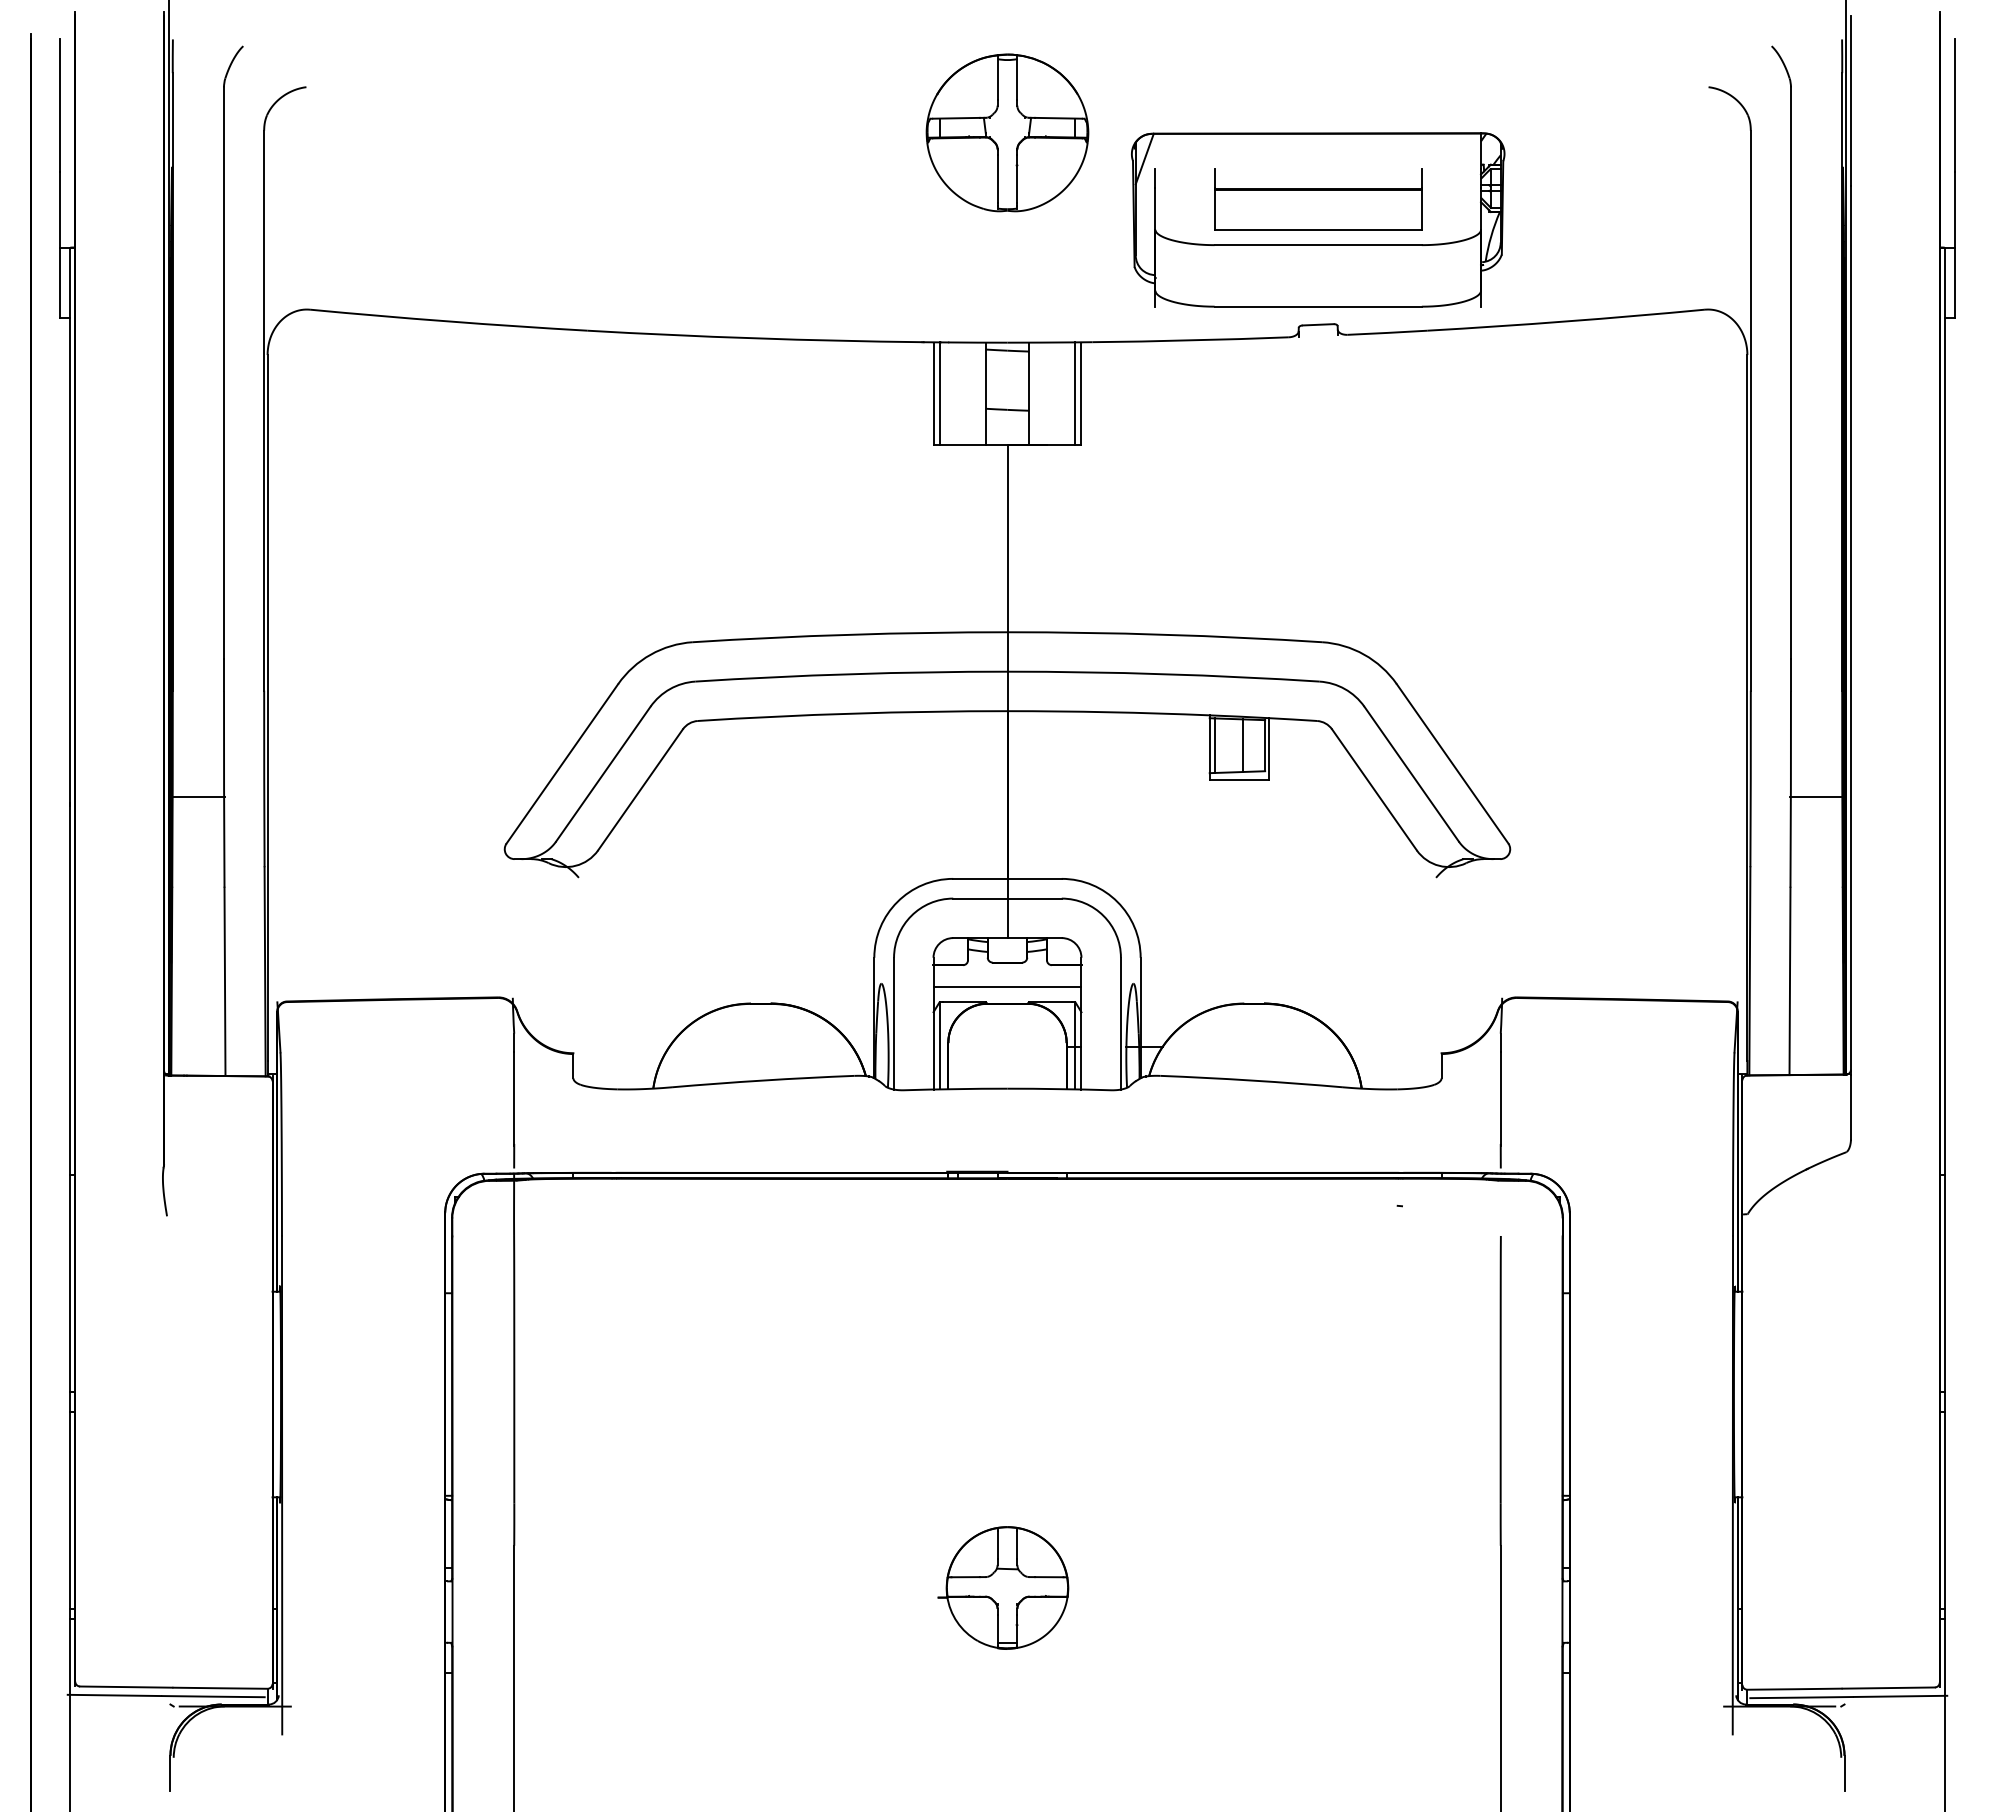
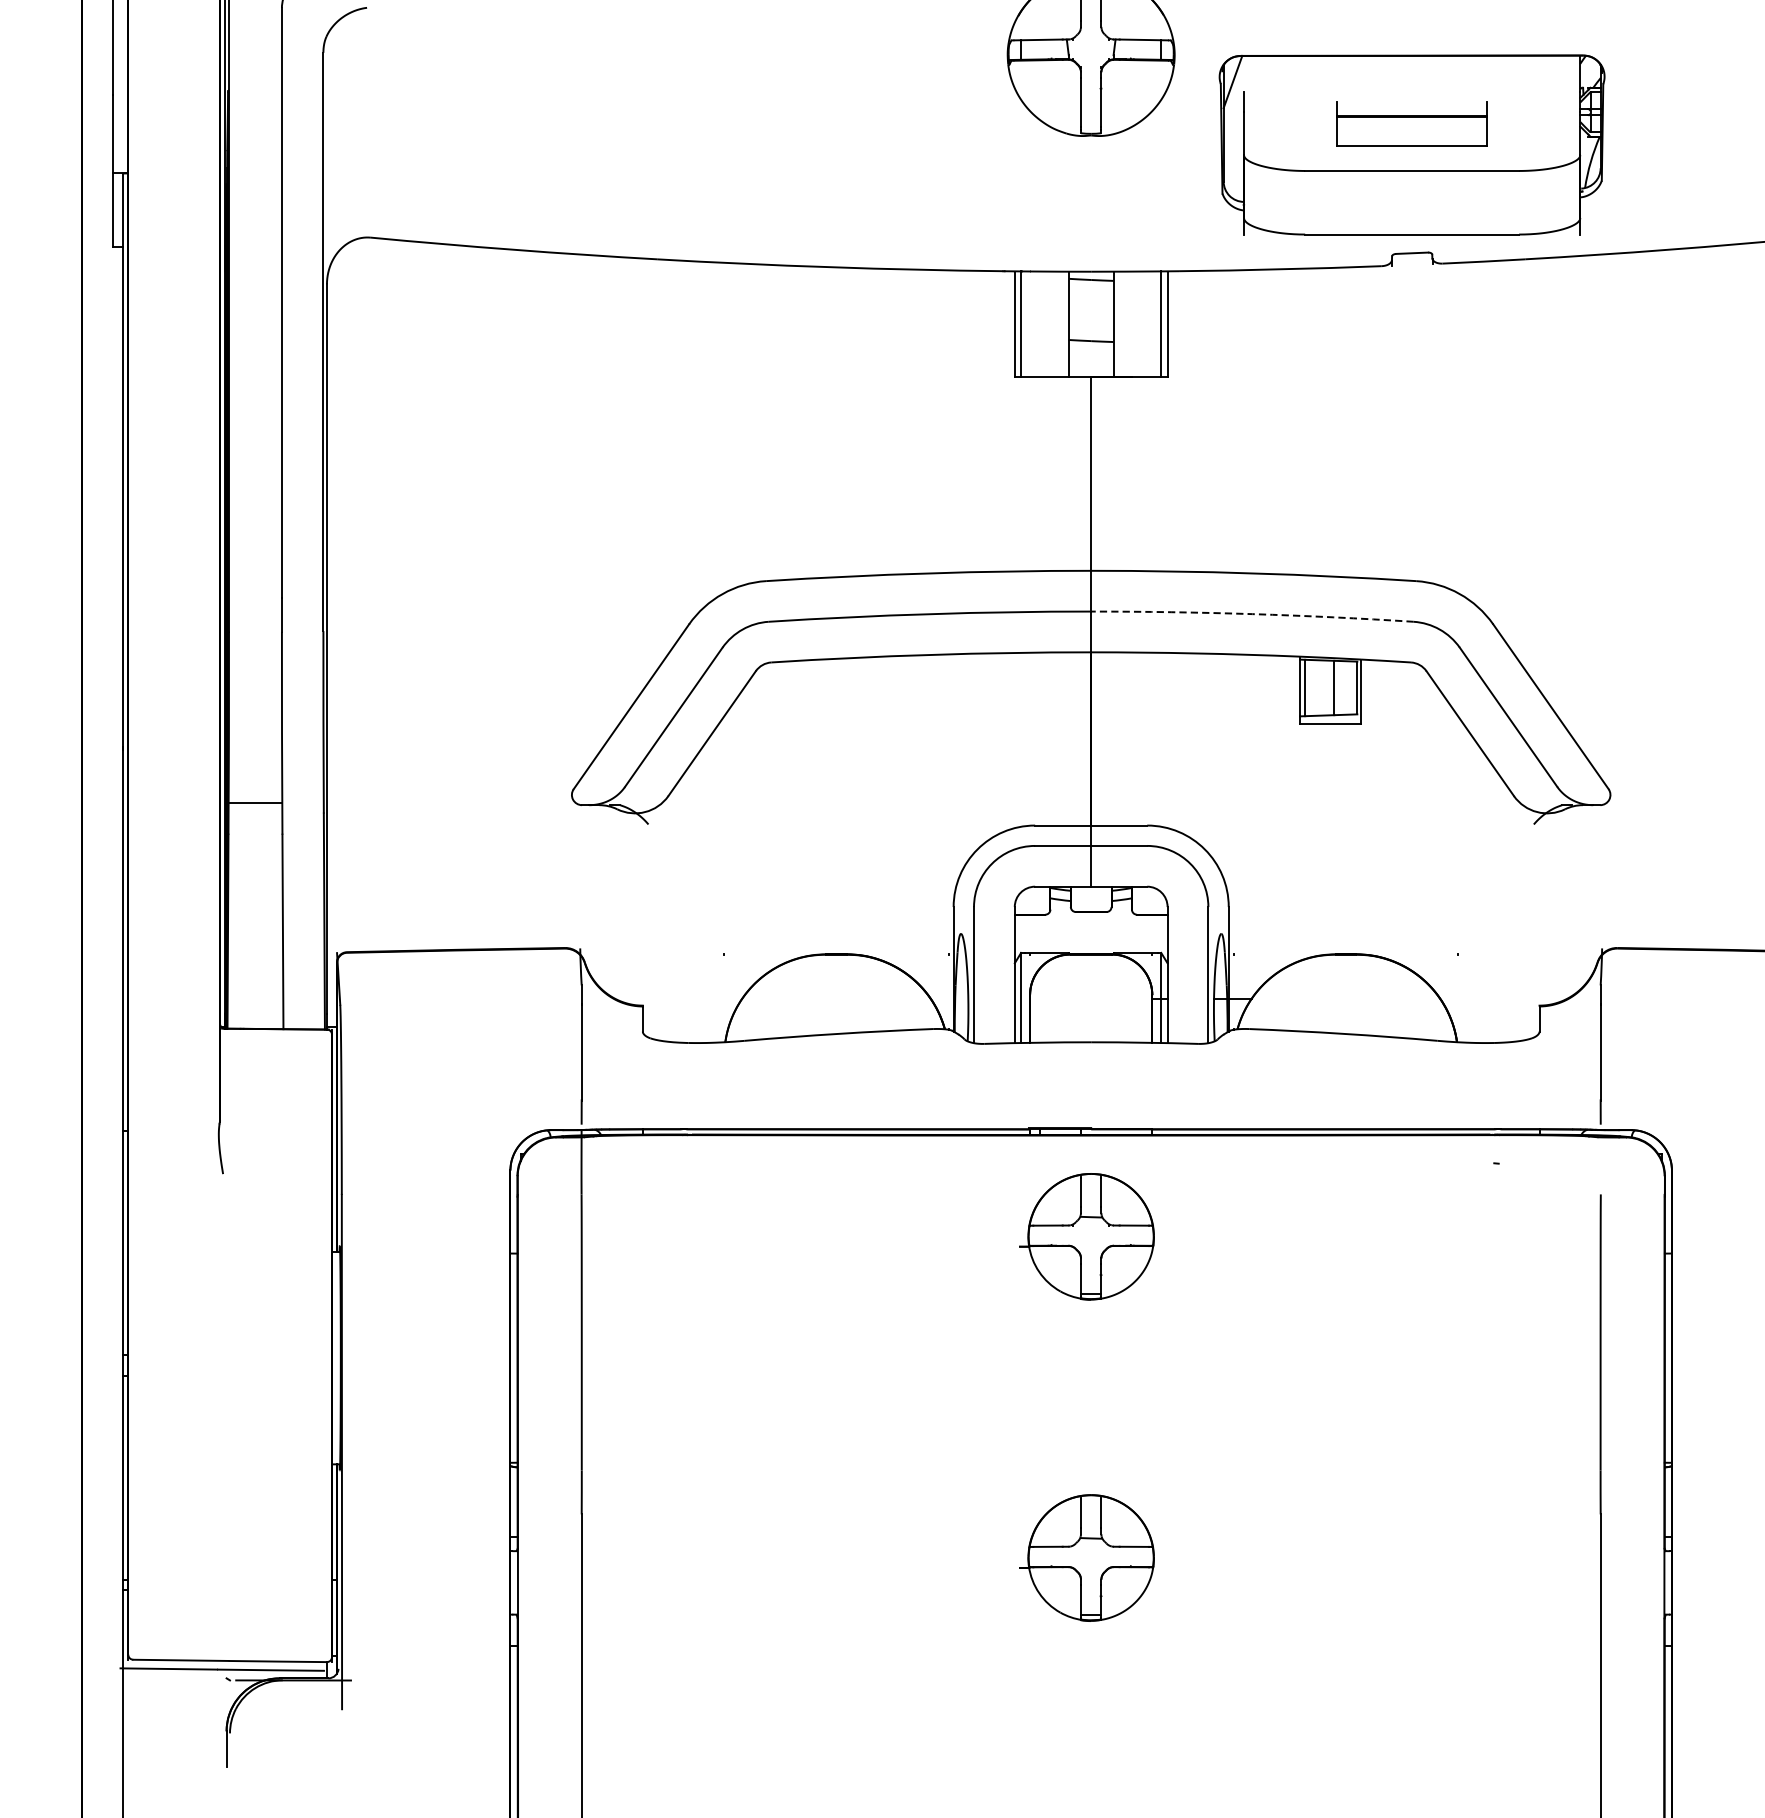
part: (1318, 199) -> (1412, 123), size x0.7
arc: (1163, 674) -> (1252, 614), solid -> dashed
line: (198, 797) -> (255, 803), moved
line: (1007, 987) -> (1091, 937), removed
part: (1003, 1276) -> (1087, 1236), added

